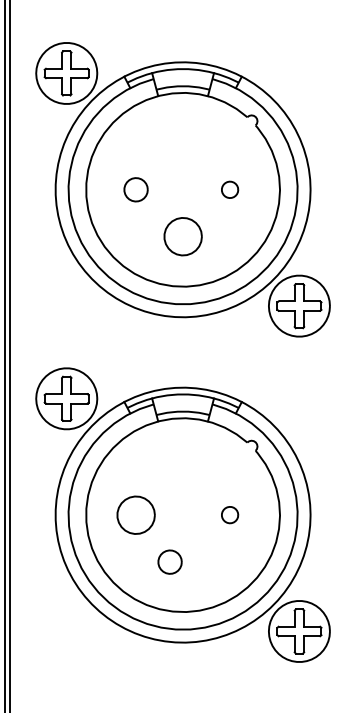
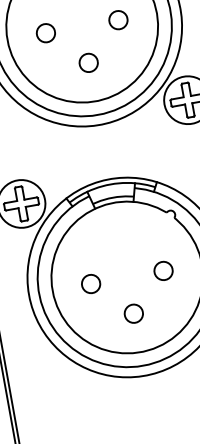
part: (229, 189) -> (117, 20), size x1.43
part: (182, 236) -> (88, 62), size x0.62
part: (135, 514) -> (90, 283), size x0.62
part: (229, 514) -> (163, 270), size x1.43
part: (169, 561) -> (133, 313), moved

